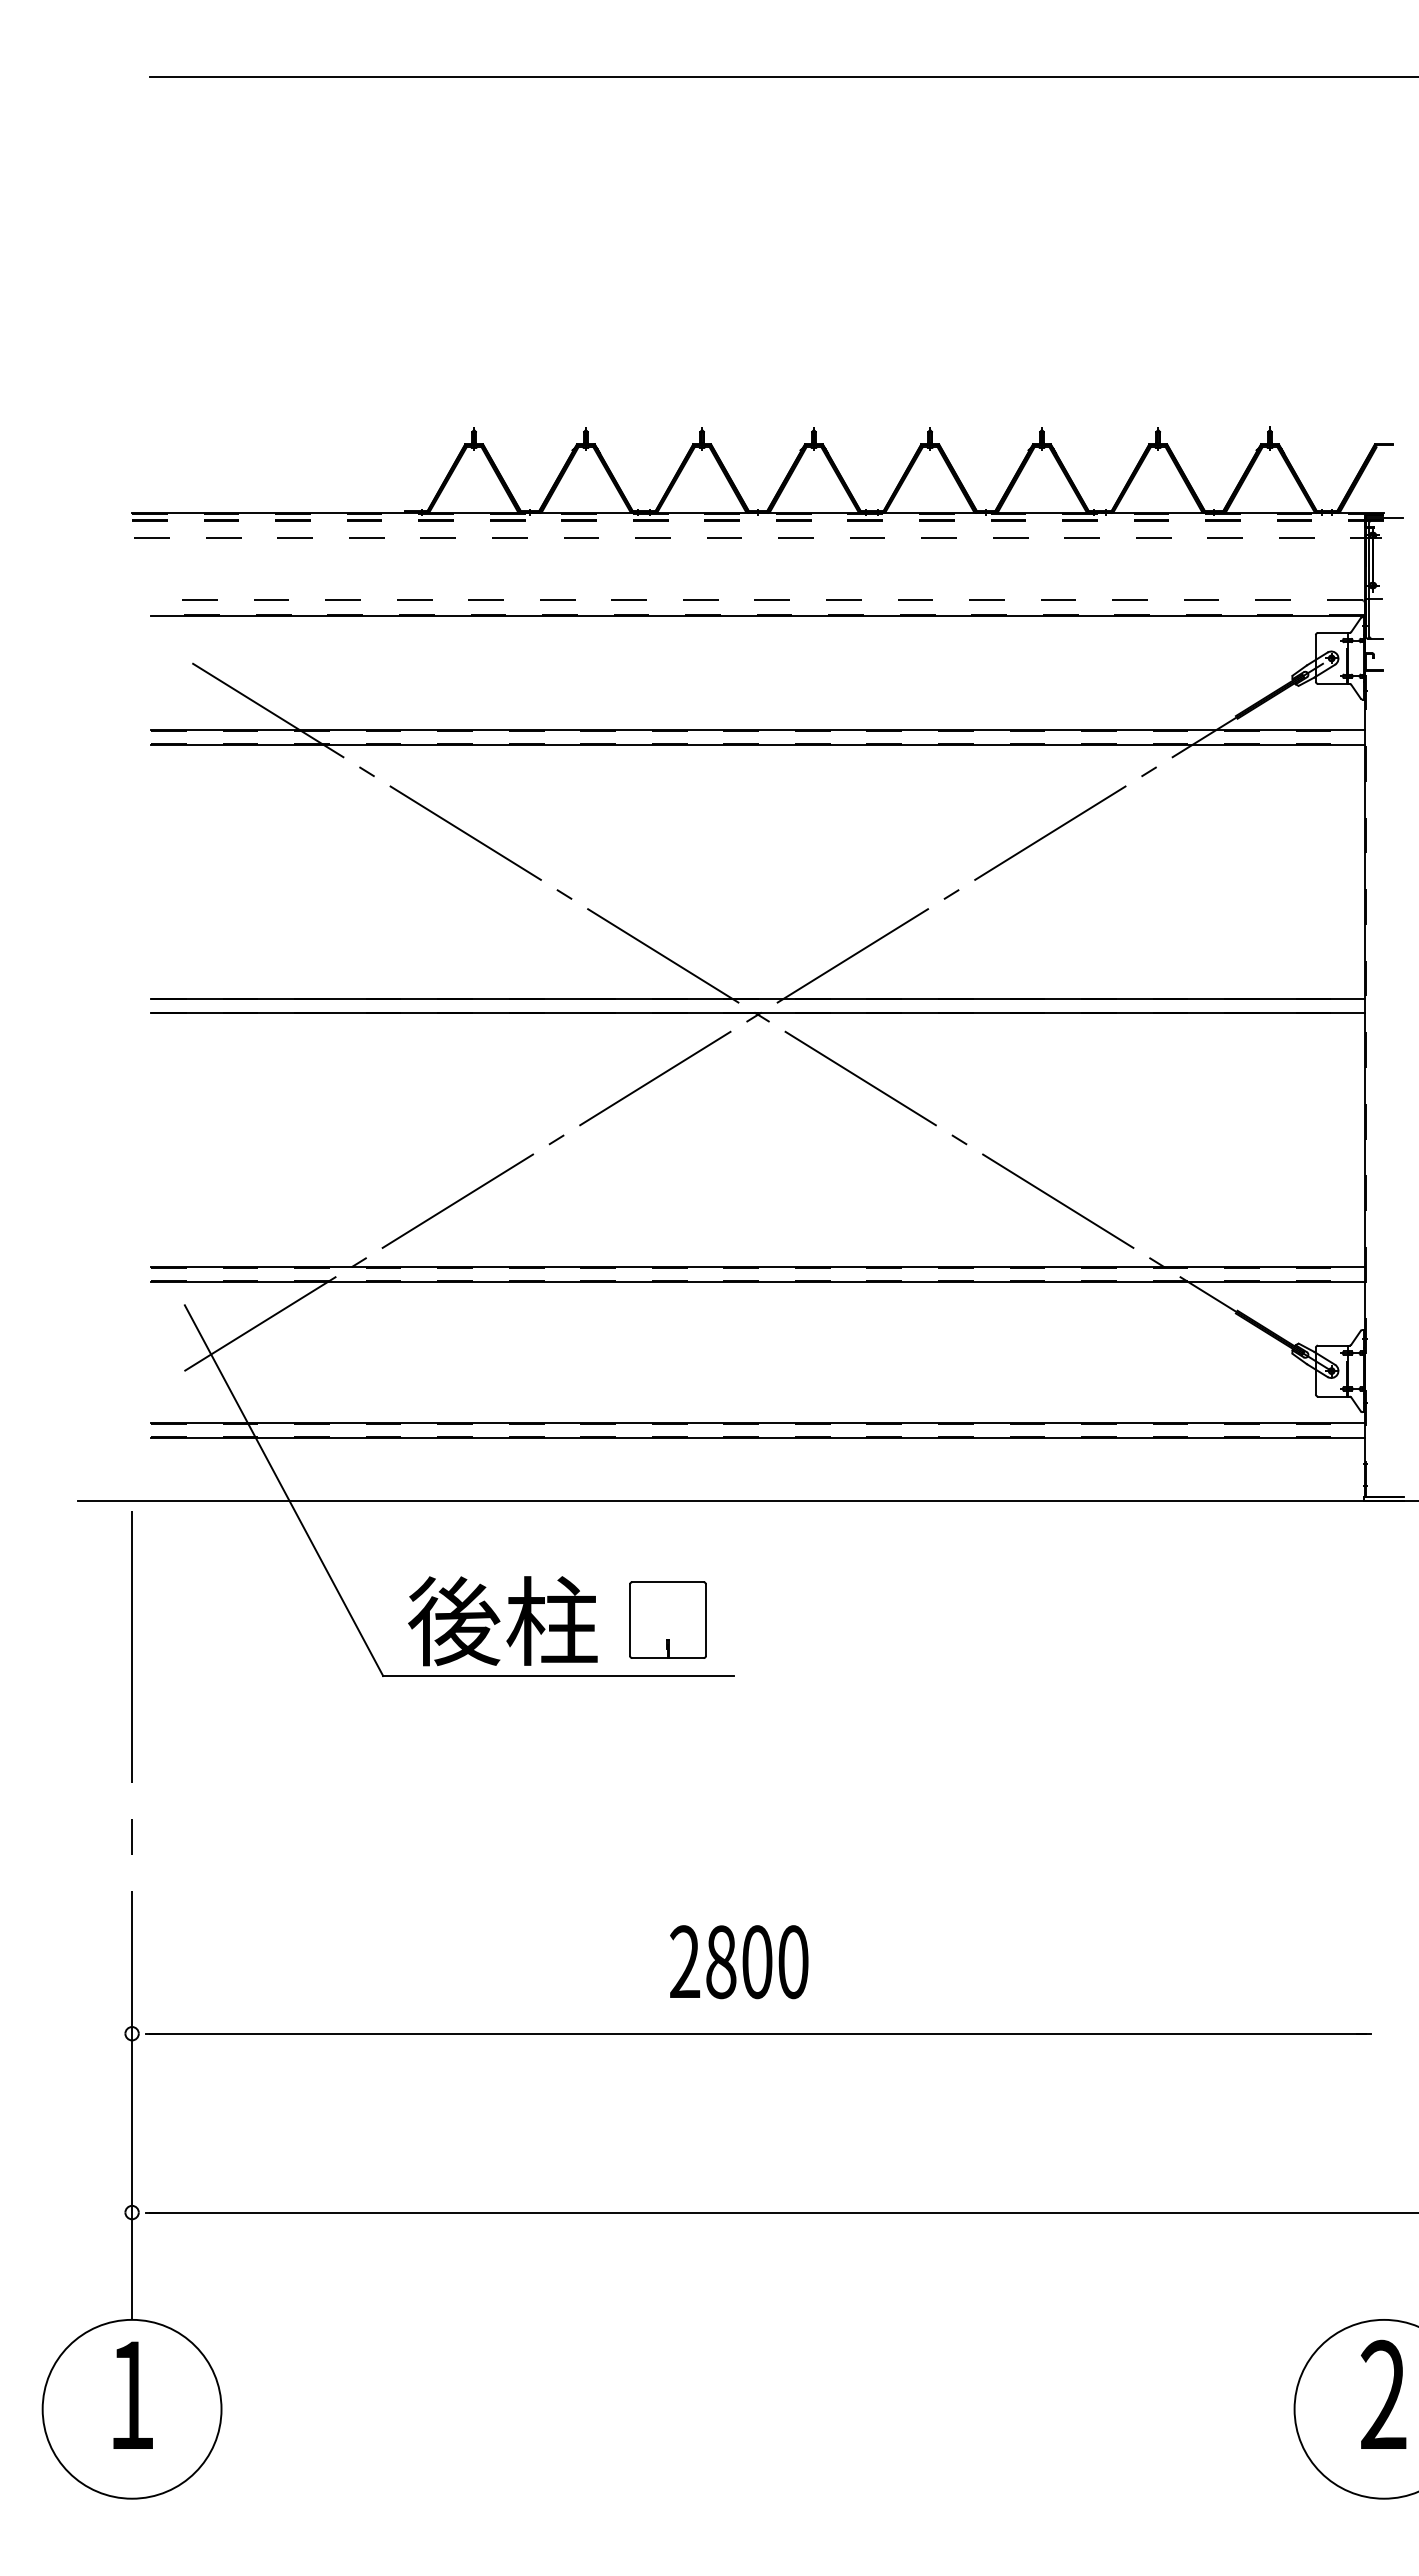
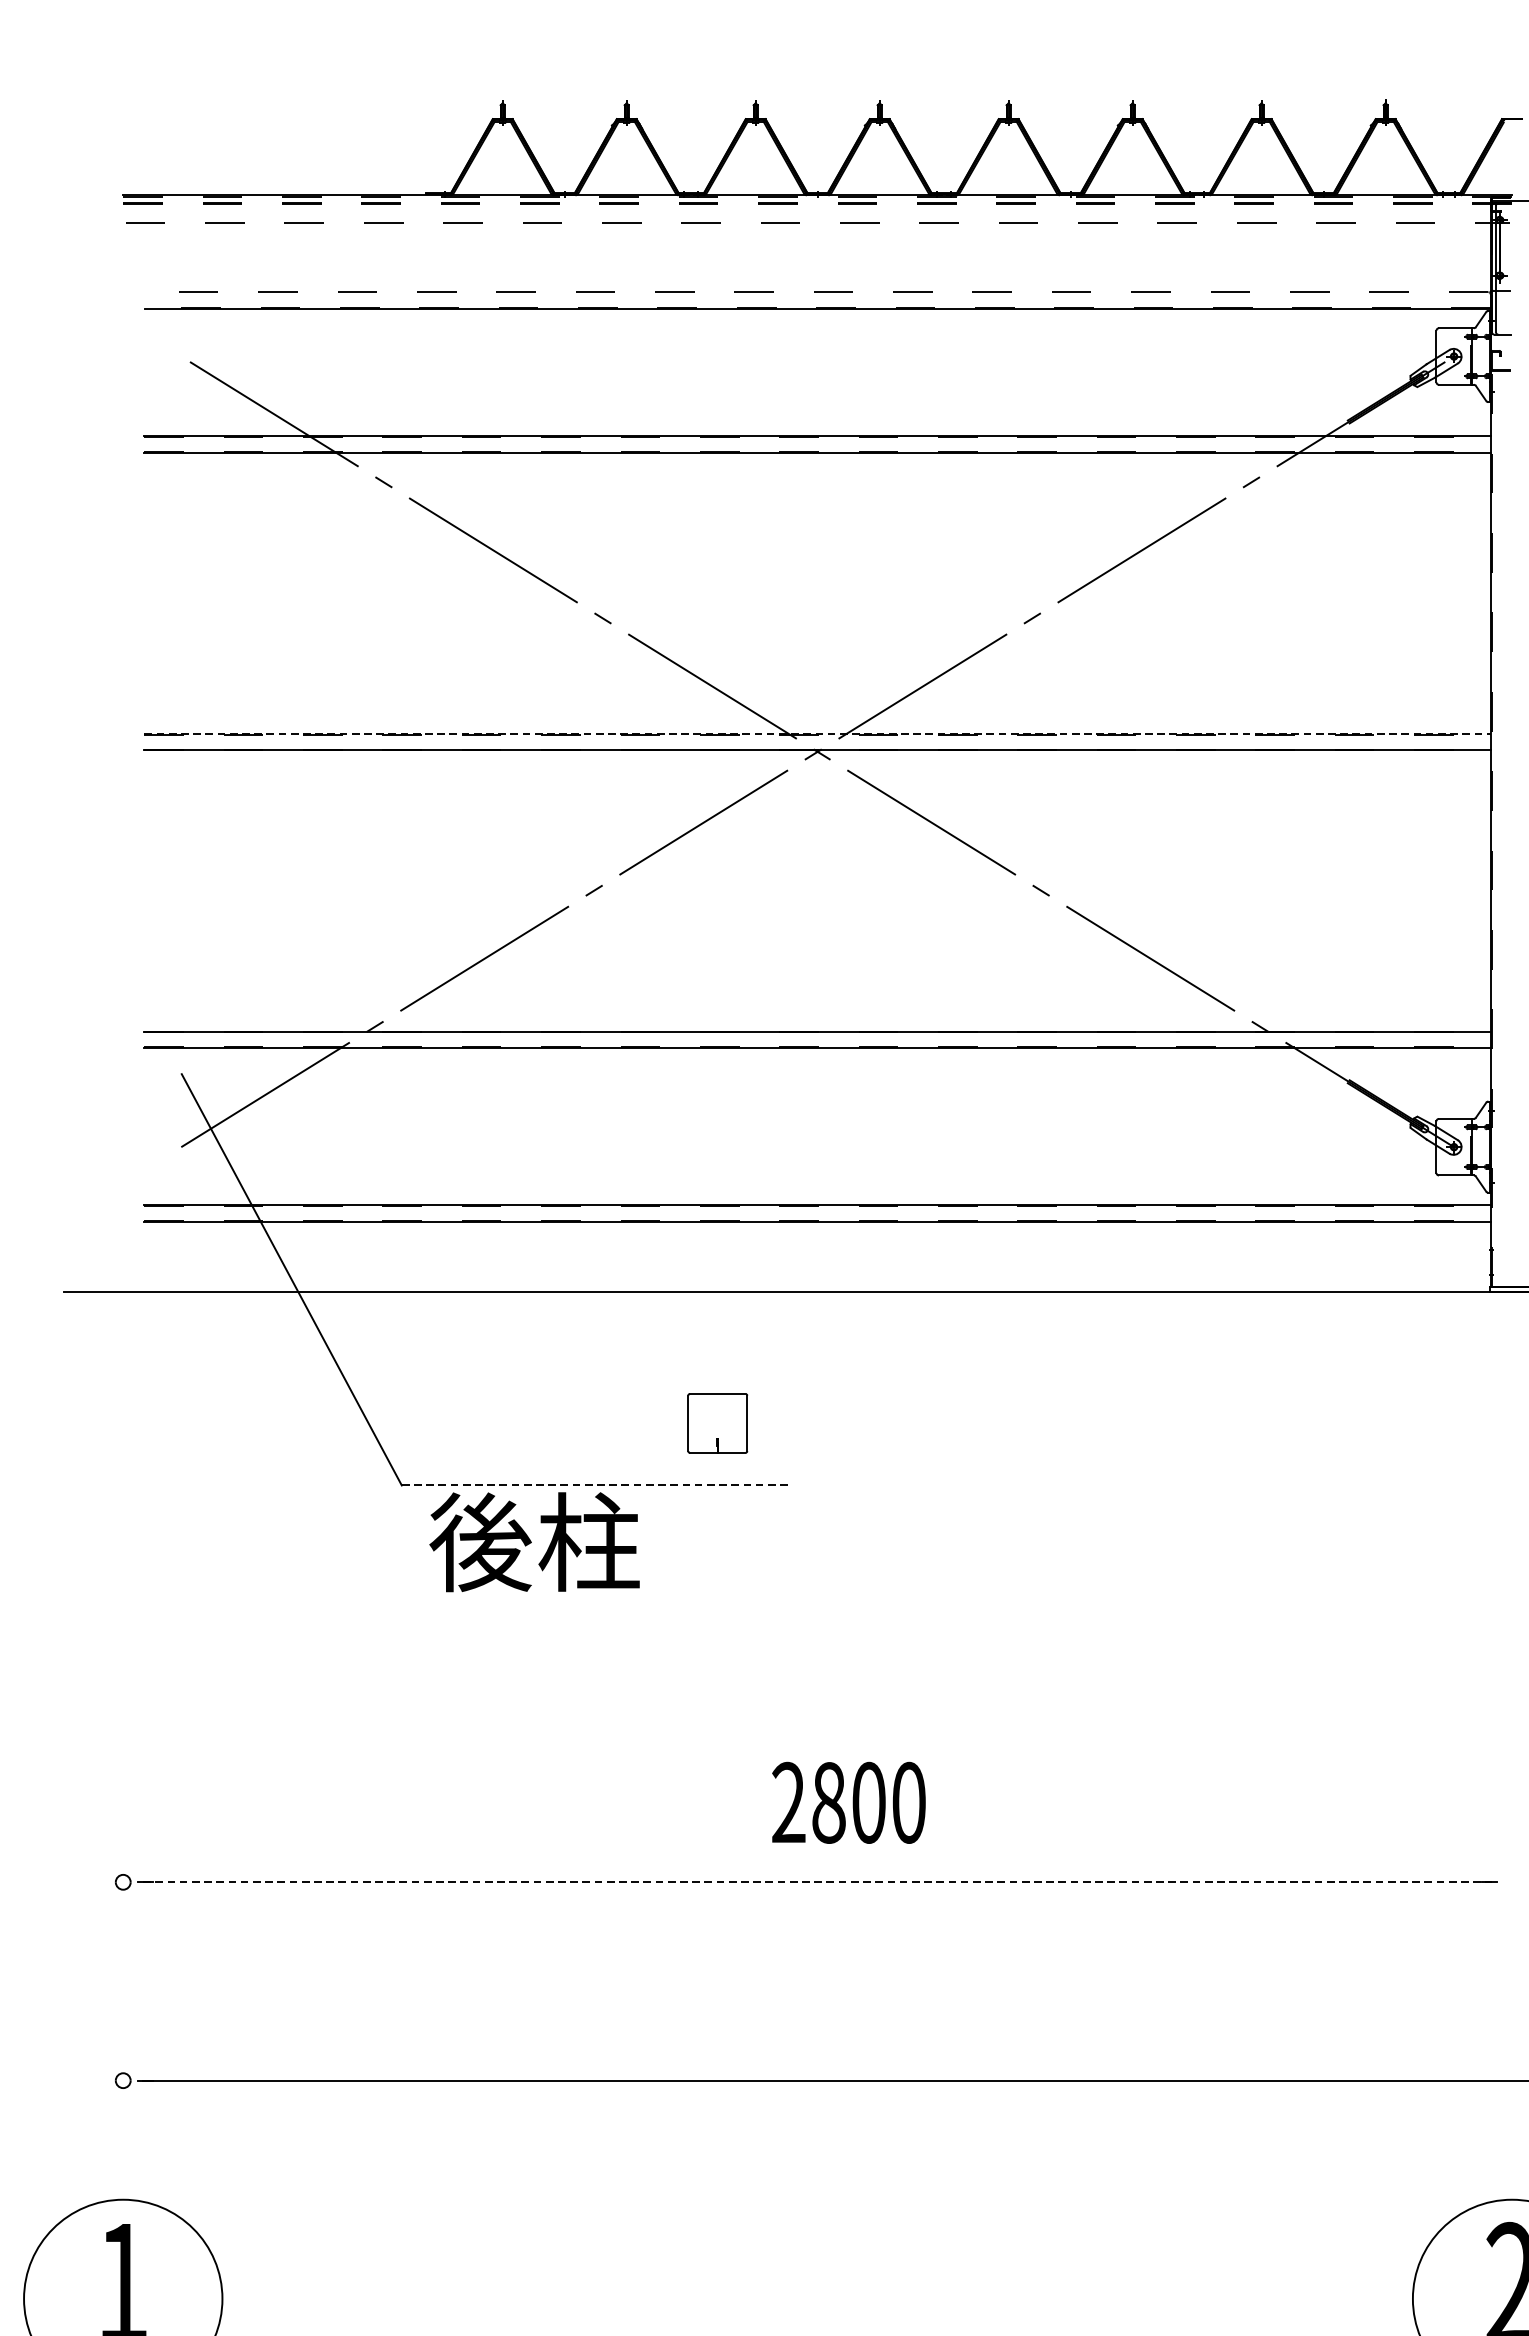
line: (758, 998) -> (818, 733), solid -> dashed
part: (667, 1619) -> (717, 1422), size x0.7
text: (502, 1621) -> (534, 1542), moved
line: (558, 1676) -> (596, 1485), solid -> dashed
line: (132, 1915) -> (123, 1751), removed
text: (739, 1962) -> (849, 1803), moved
line: (758, 2033) -> (818, 1882), solid -> dashed

